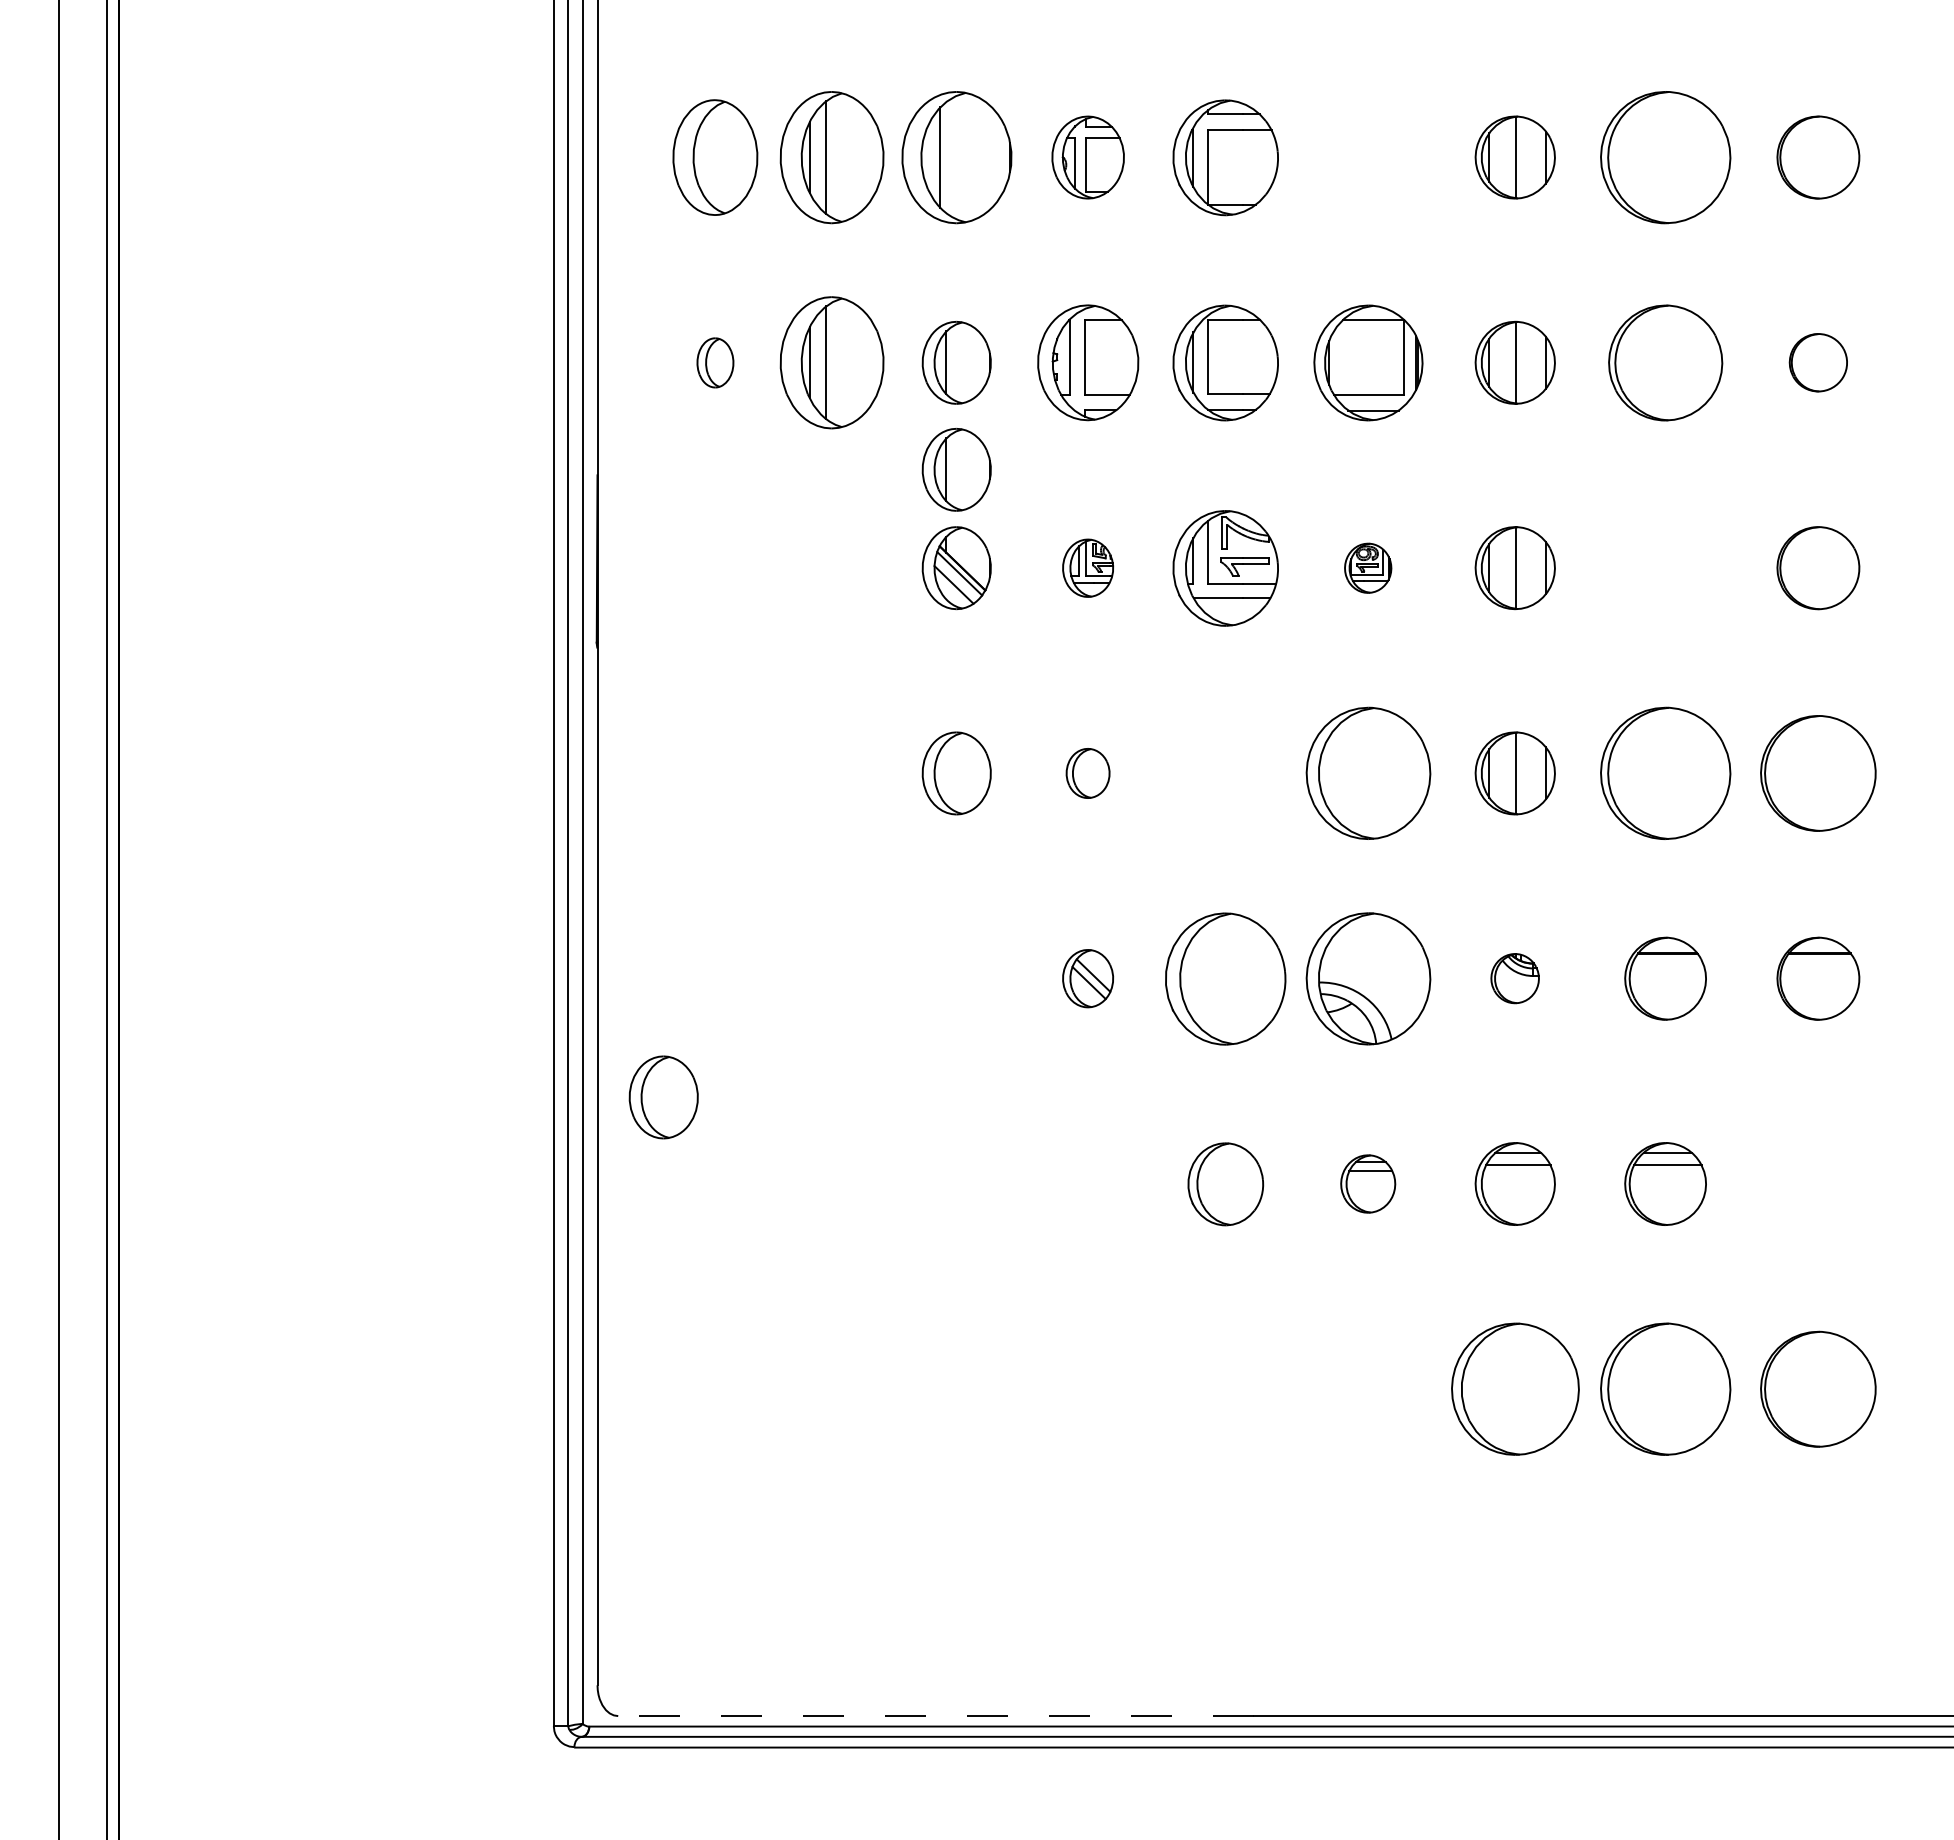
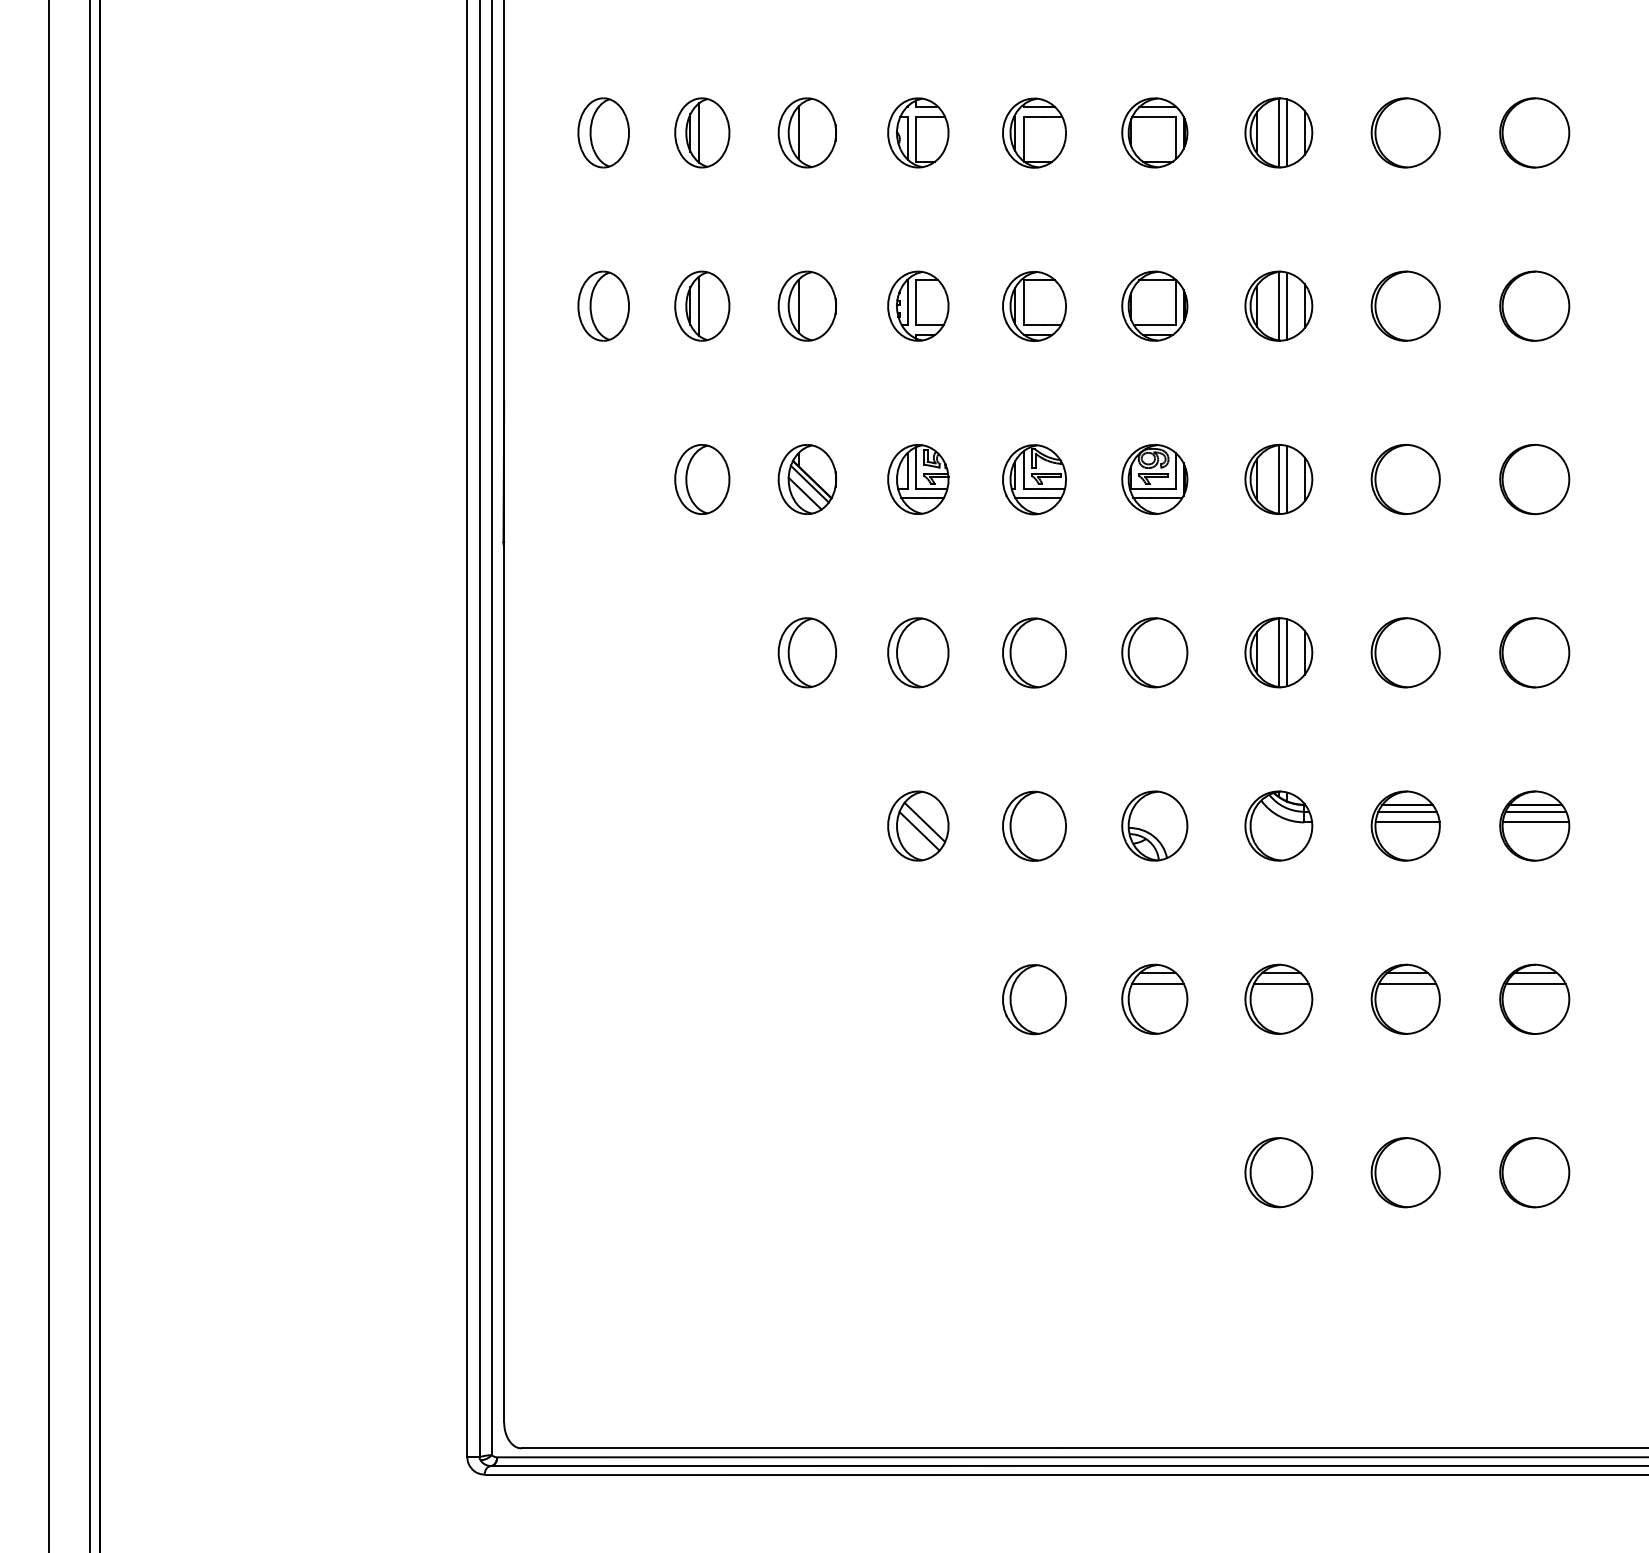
part: (715, 157) -> (603, 132), size x0.71
part: (832, 157) -> (702, 132), size x0.62
part: (956, 157) -> (807, 132), size x0.62
part: (1225, 157) -> (1034, 132), size x0.71
part: (1367, 157) -> (1154, 132), added
line: (1525, 157) -> (1287, 132), added
part: (1665, 157) -> (1405, 132), size x0.62
part: (715, 362) -> (603, 305), size x1.67
part: (832, 362) -> (702, 305), size x0.62
part: (1087, 362) -> (917, 305), size x0.71
part: (1367, 362) -> (1154, 305), size x0.71
line: (1525, 362) -> (1287, 305), added
part: (1665, 362) -> (1405, 305), size x0.71
part: (1818, 362) -> (1534, 305), size x1.43
part: (1225, 363) -> (1034, 306), size x0.71
part: (956, 469) -> (807, 396), removed
line: (1525, 567) -> (1287, 478), added
part: (832, 568) -> (702, 479), added
part: (1087, 568) -> (917, 479), size x1.43
part: (1225, 568) -> (1034, 479), size x0.71
part: (1367, 568) -> (1154, 479), size x1.67
part: (1665, 568) -> (1405, 479), added
part: (1087, 773) -> (917, 652), size x1.67
part: (1225, 773) -> (1034, 652), added
part: (1367, 773) -> (1154, 652), size x0.62
line: (1525, 773) -> (1287, 652), added
part: (1665, 773) -> (1405, 652), size x0.62
part: (1818, 773) -> (1534, 652), size x0.71
line: (1667, 961) -> (1407, 811), added
line: (1819, 961) -> (1535, 811), added
line: (1667, 974) -> (1407, 822), added
line: (1819, 974) -> (1535, 822), added
part: (1087, 978) -> (917, 825), size x1.43
part: (1225, 978) -> (1034, 825), size x0.62
part: (1367, 978) -> (1154, 825), size x0.62
part: (1514, 978) -> (1278, 825), size x1.67
part: (663, 1097) -> (559, 926), removed
part: (1367, 1183) -> (1154, 998), size x1.43
part: (1818, 1183) -> (1534, 998), added
part: (1514, 1389) -> (1278, 1172), size x0.62
part: (1665, 1389) -> (1405, 1172), size x0.62
part: (1818, 1389) -> (1534, 1172), size x0.71
line: (935, 1716) -> (789, 1448), dashed -> solid

